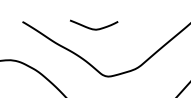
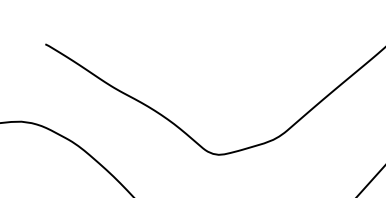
curve: (94, 28) -> (190, 57), removed

